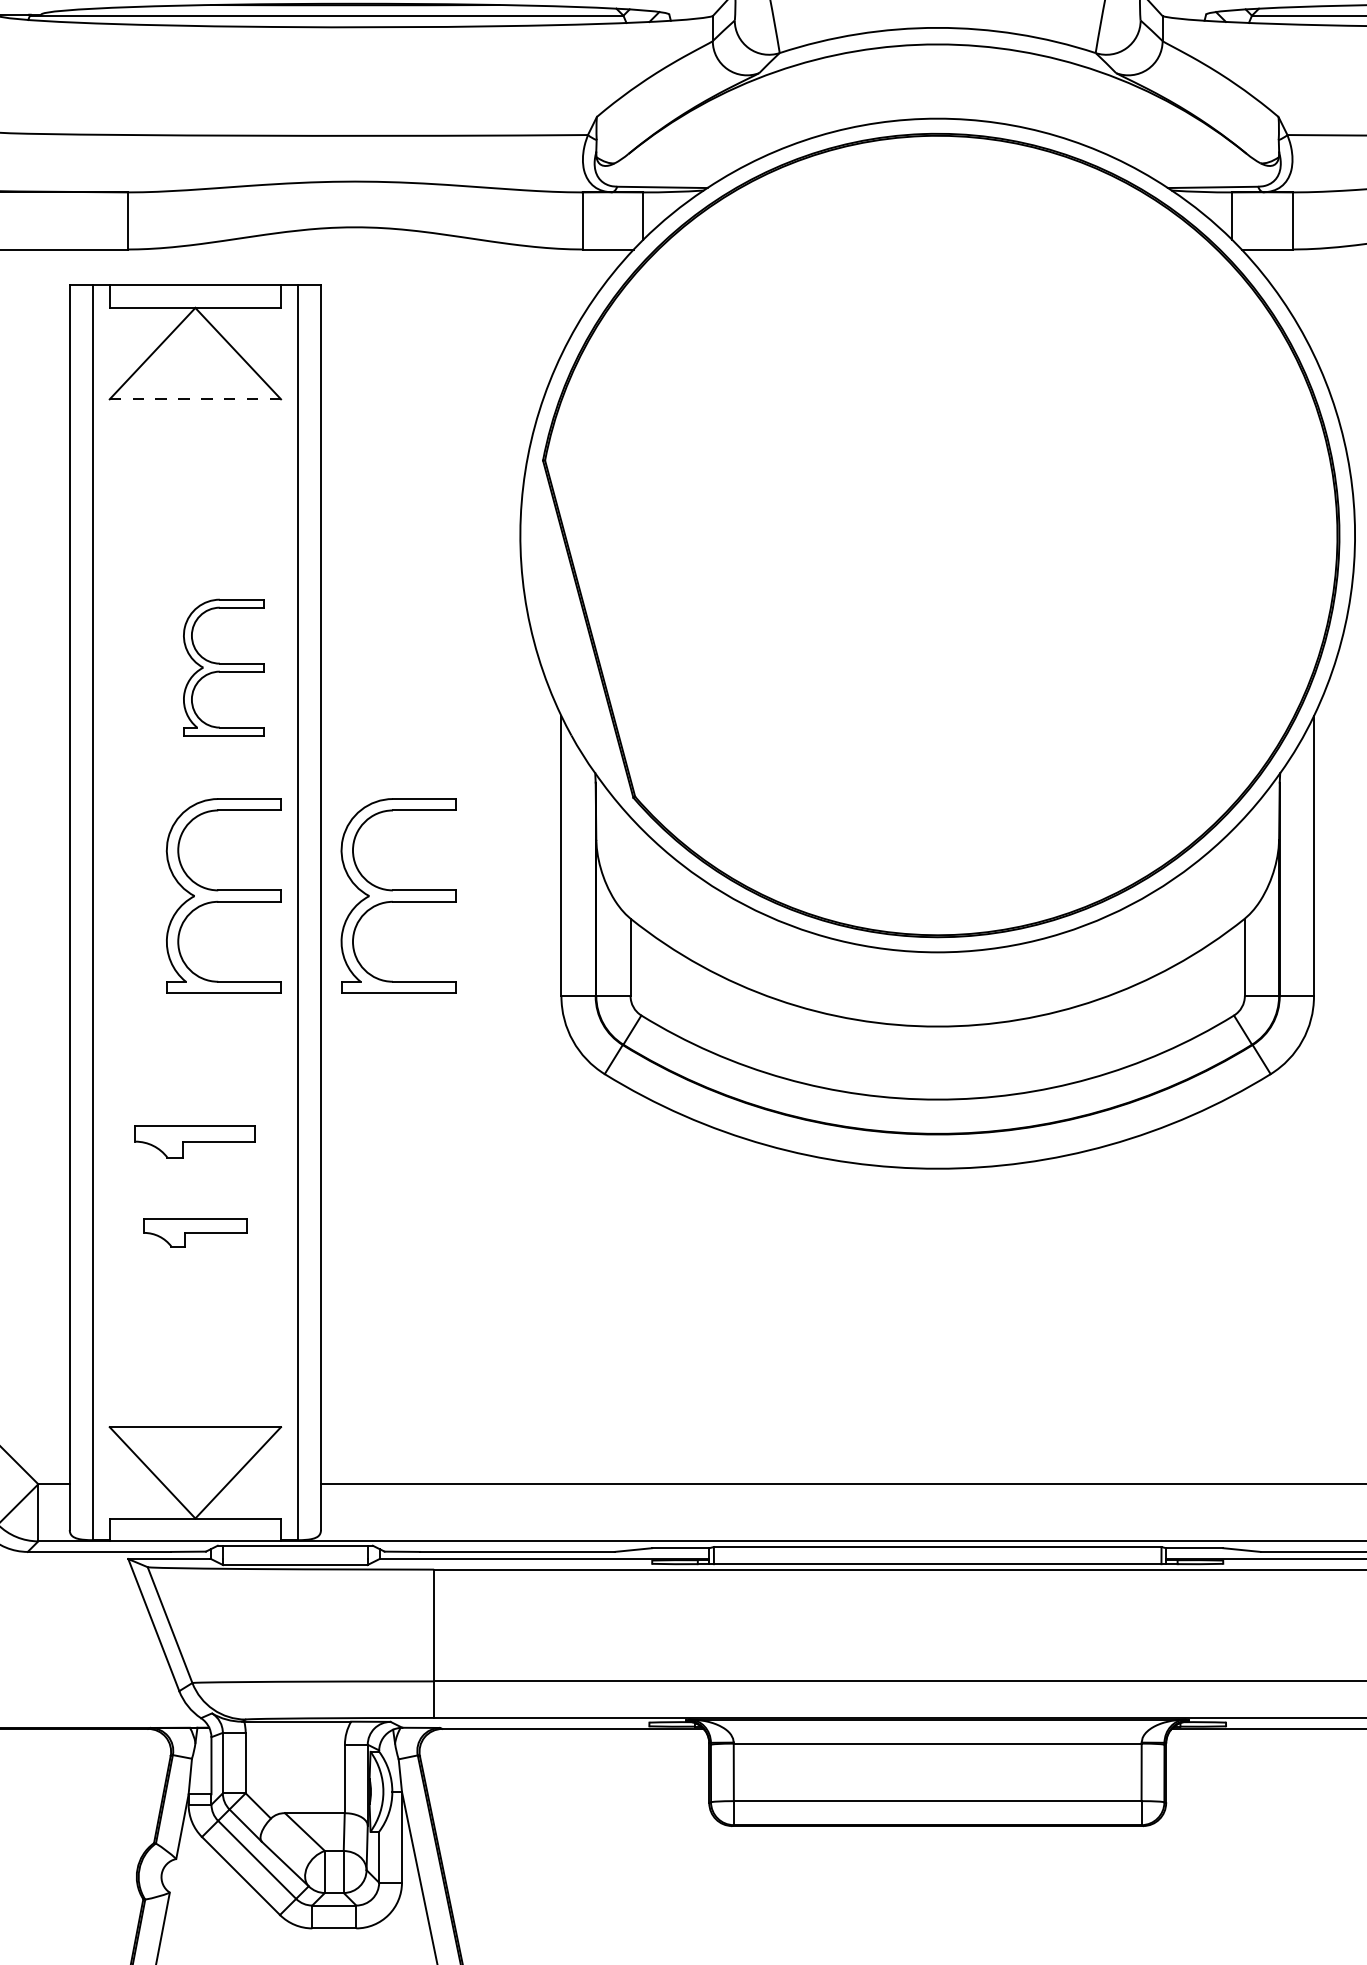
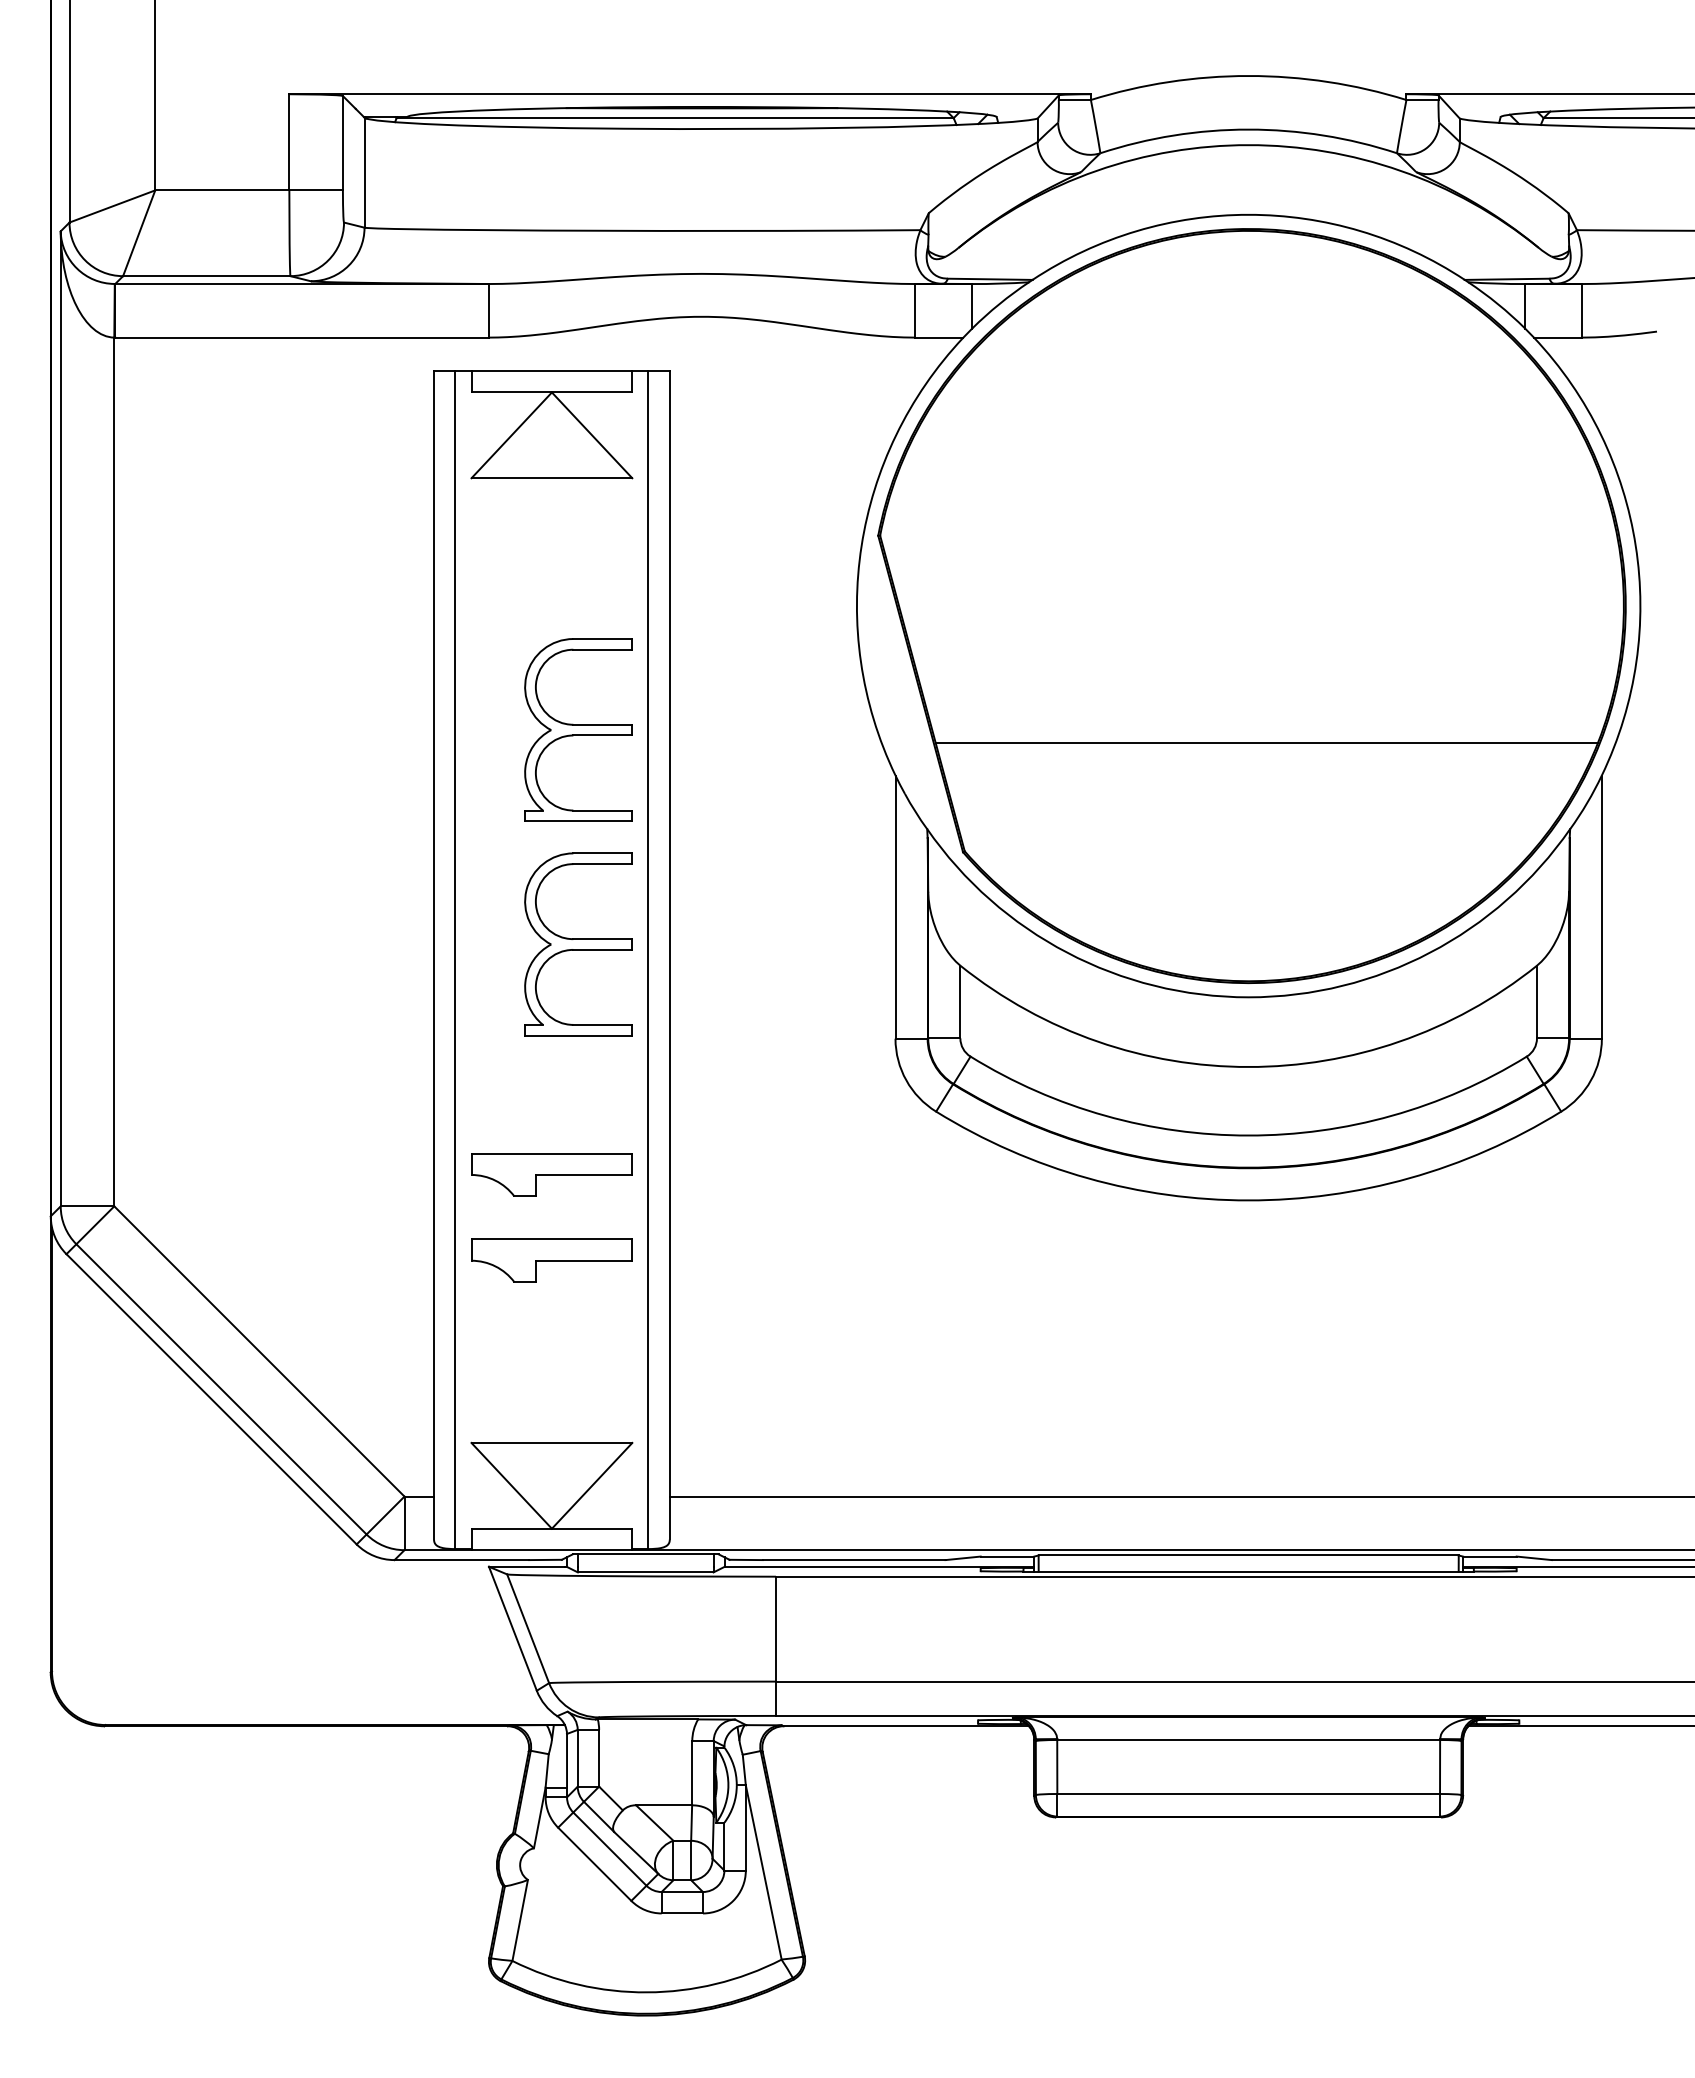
line: (194, 399) -> (551, 478), dashed -> solid
part: (223, 667) -> (578, 729), size x1.43
line: (956, 680) -> (1266, 742), added
part: (398, 896) -> (742, 944), removed
part: (194, 1141) -> (551, 1174), size x1.43
part: (194, 1232) -> (551, 1260), size x1.67

